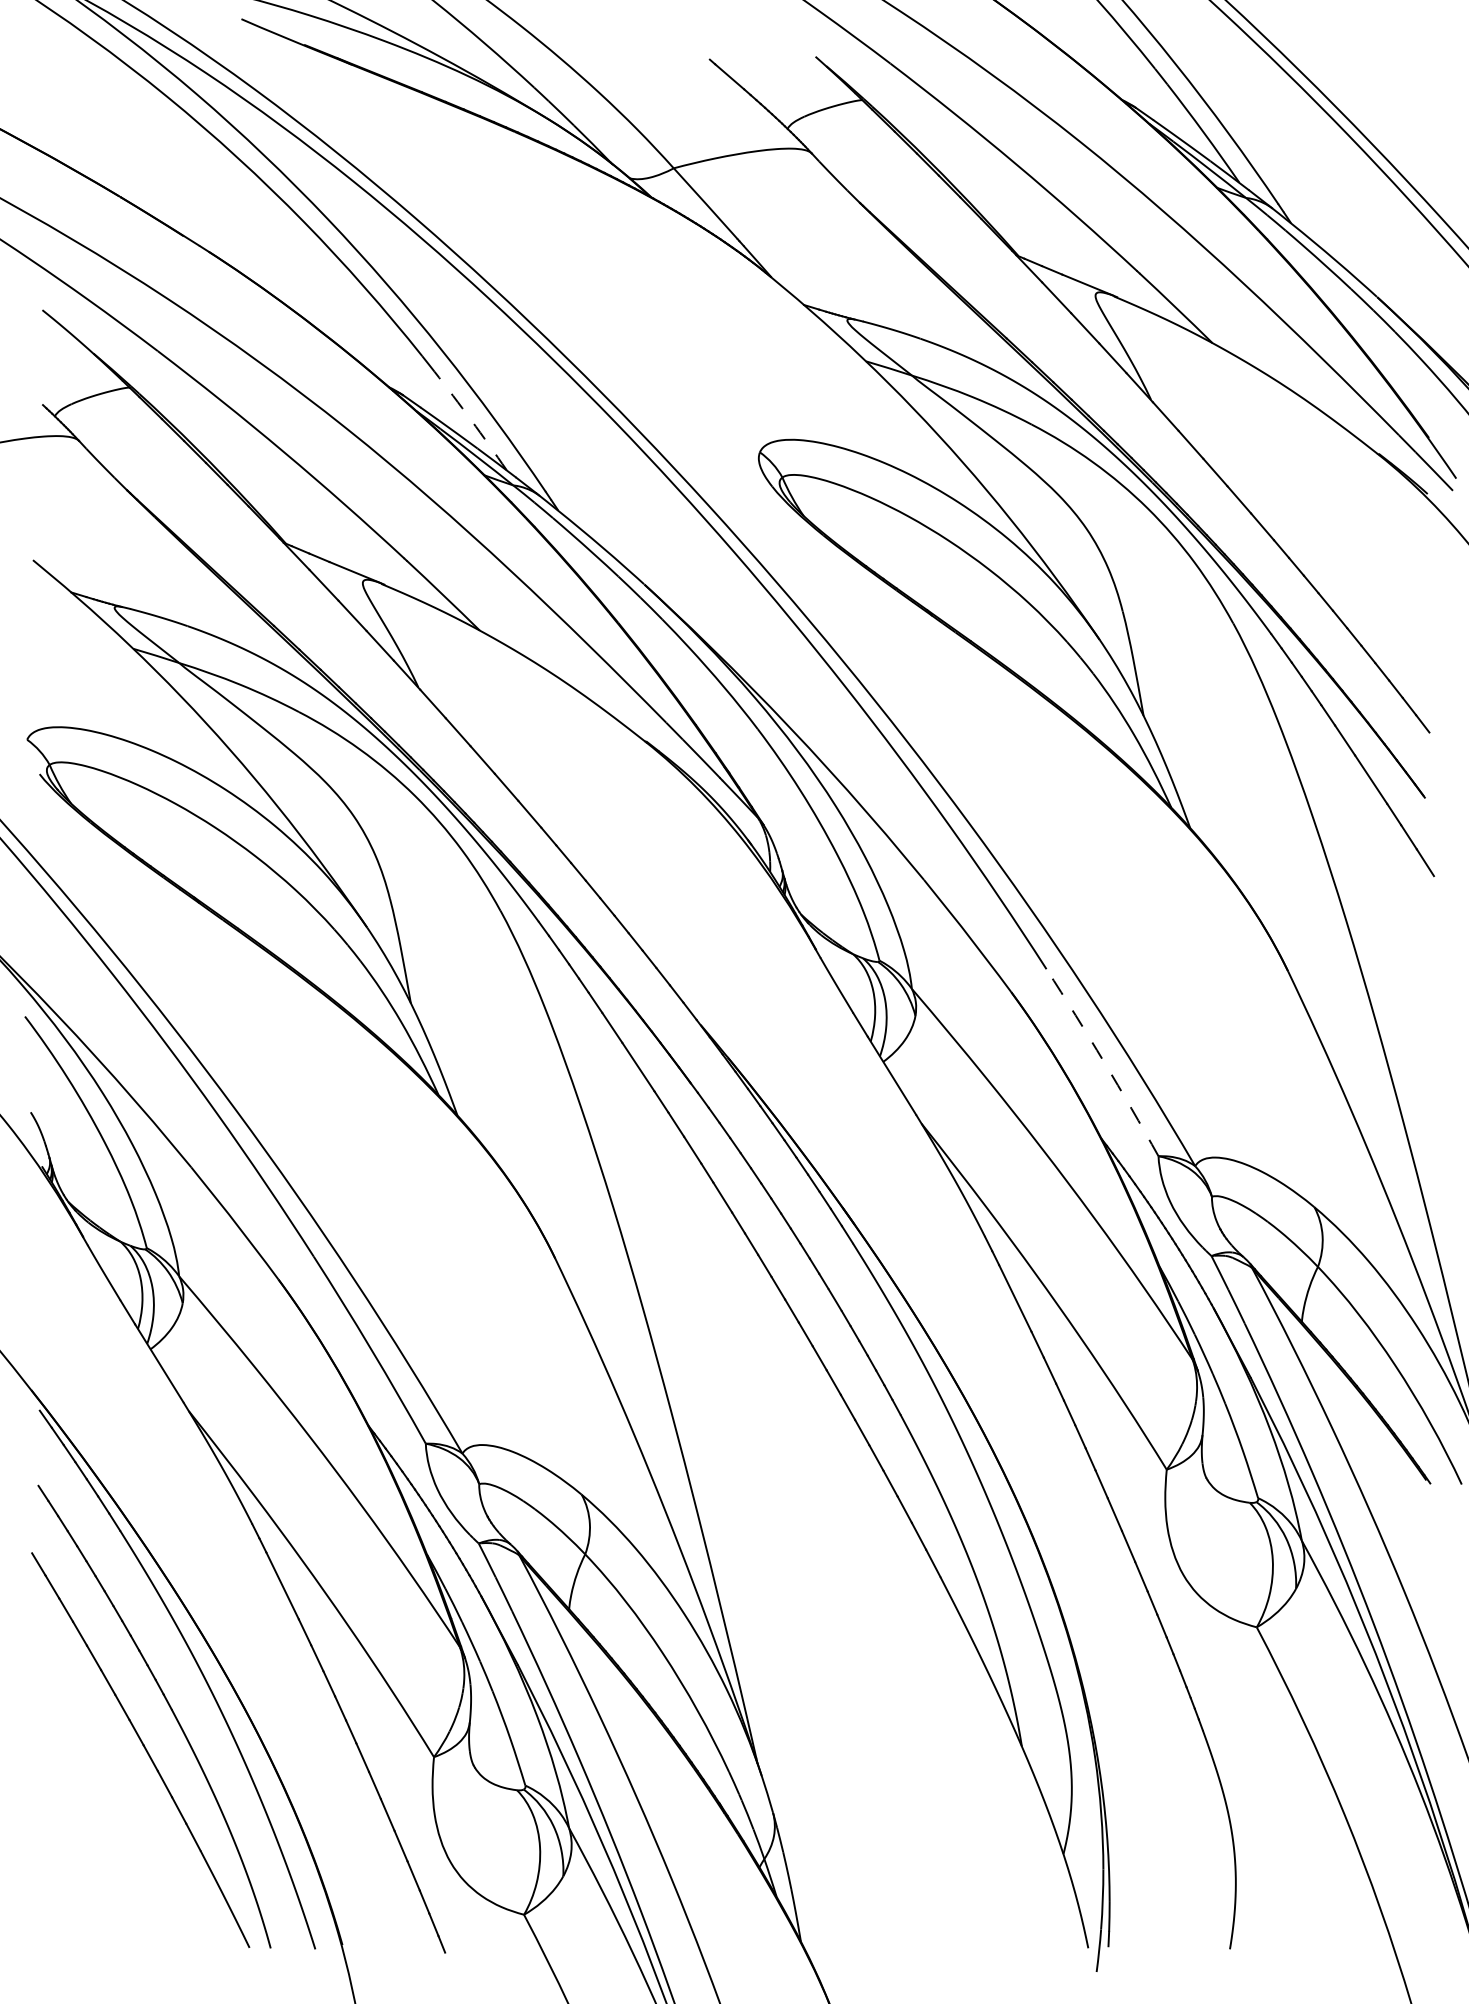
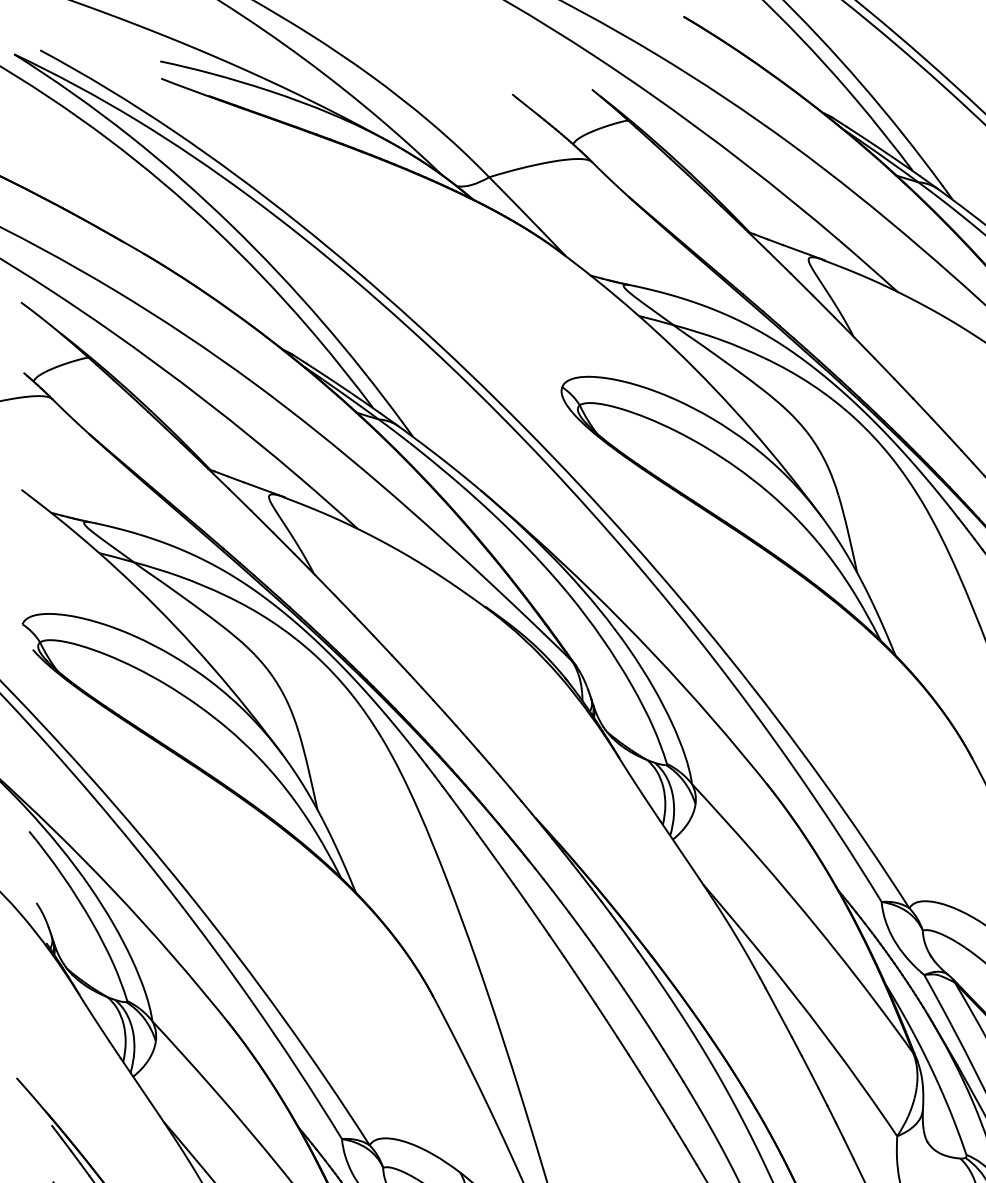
arc: (471, 420) -> (345, 372), dashed -> solid
arc: (1103, 1061) -> (837, 832), dashed -> solid

